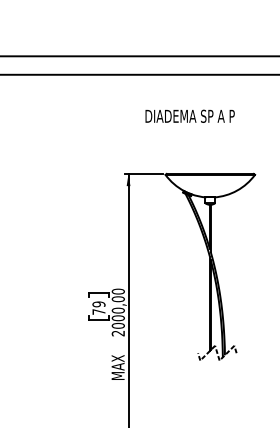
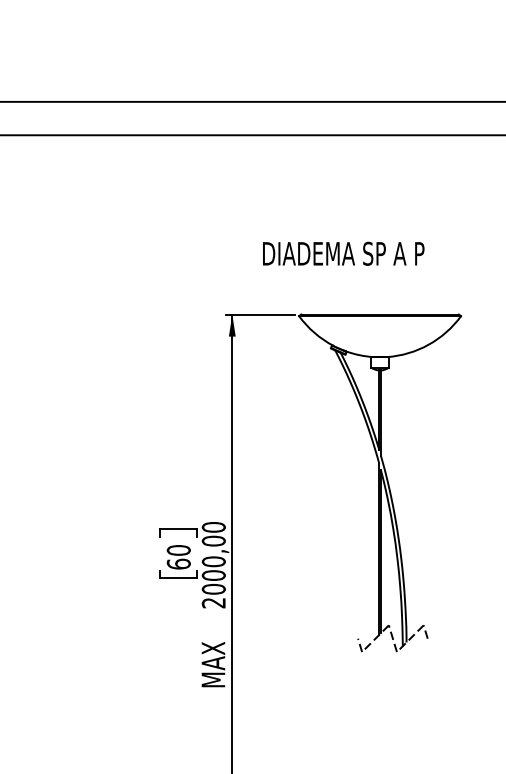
text: (189, 115) -> (342, 252), moved
text: (98, 307) -> (177, 556), 79 -> 60

